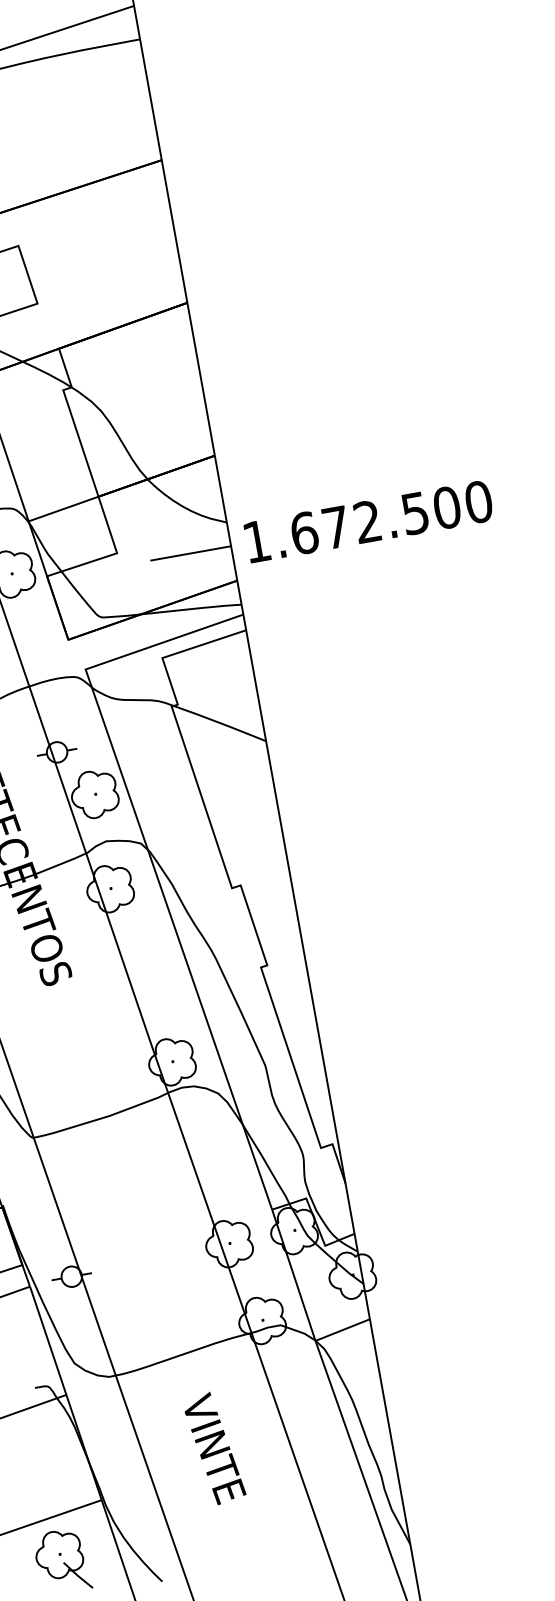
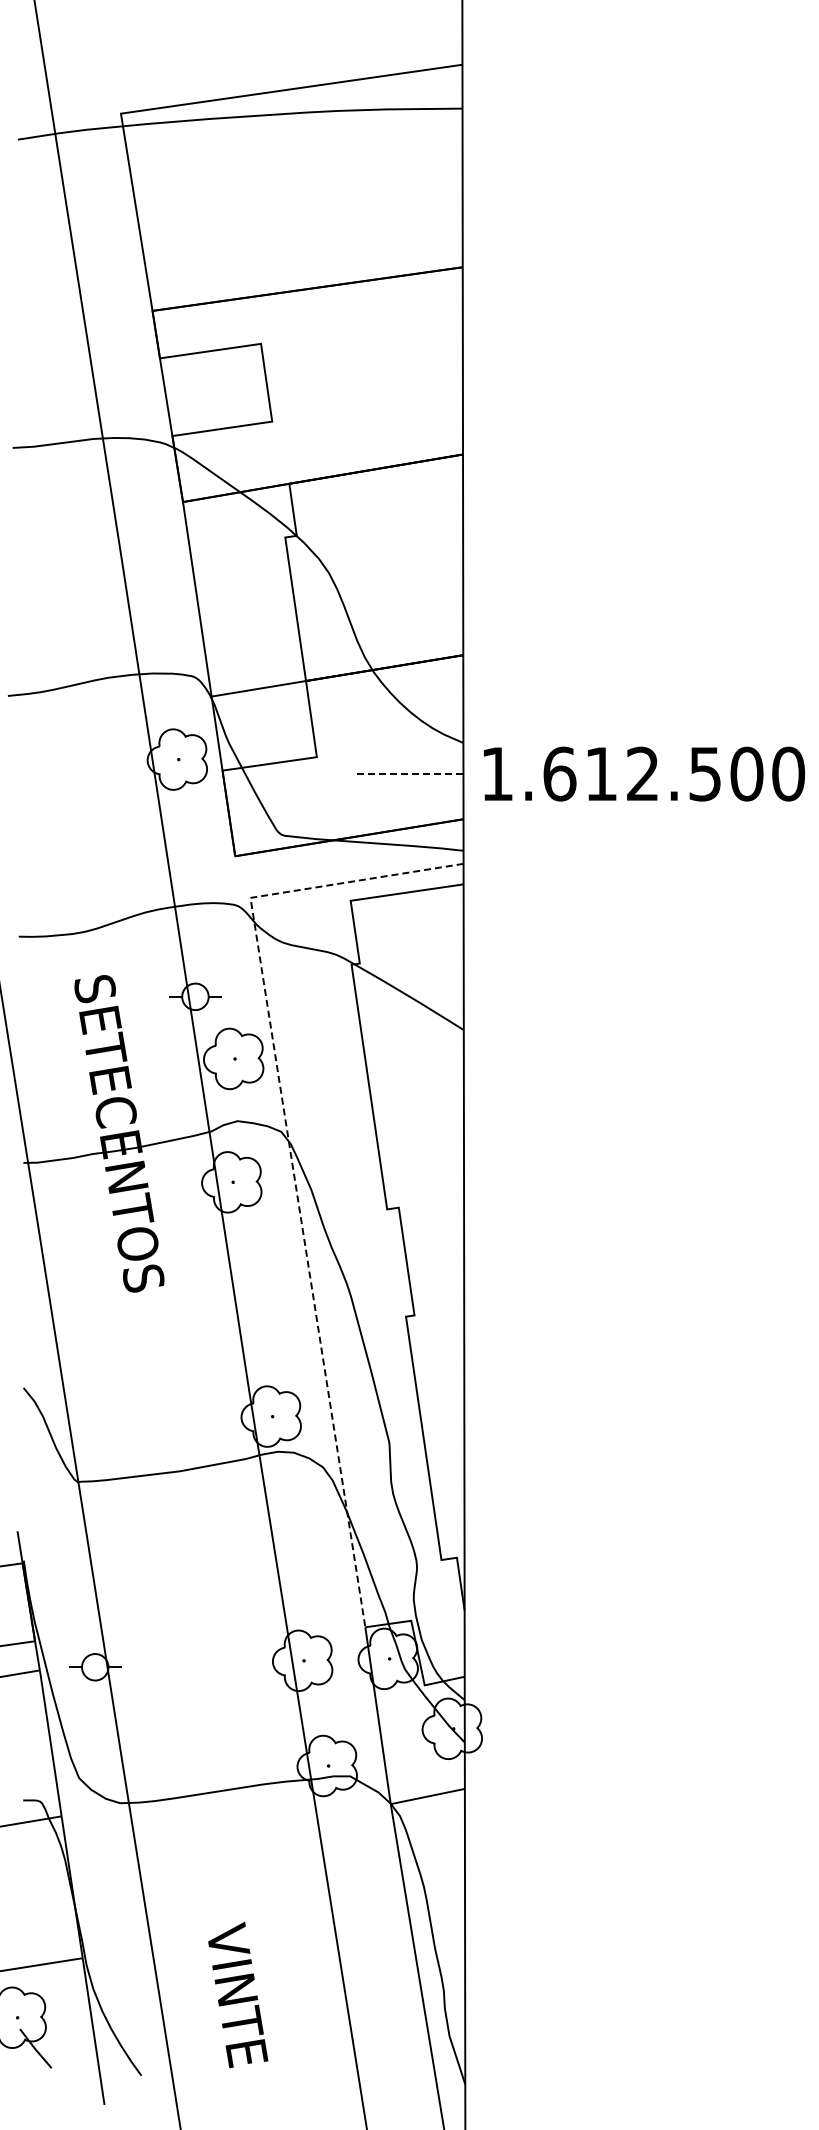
text: (336, 527) -> (601, 773), 1.672.500 -> 1.612.500
line: (190, 553) -> (409, 774), solid -> dashed
line: (151, 860) -> (291, 1155), solid -> dashed
text: (214, 1447) -> (238, 1994), moved

